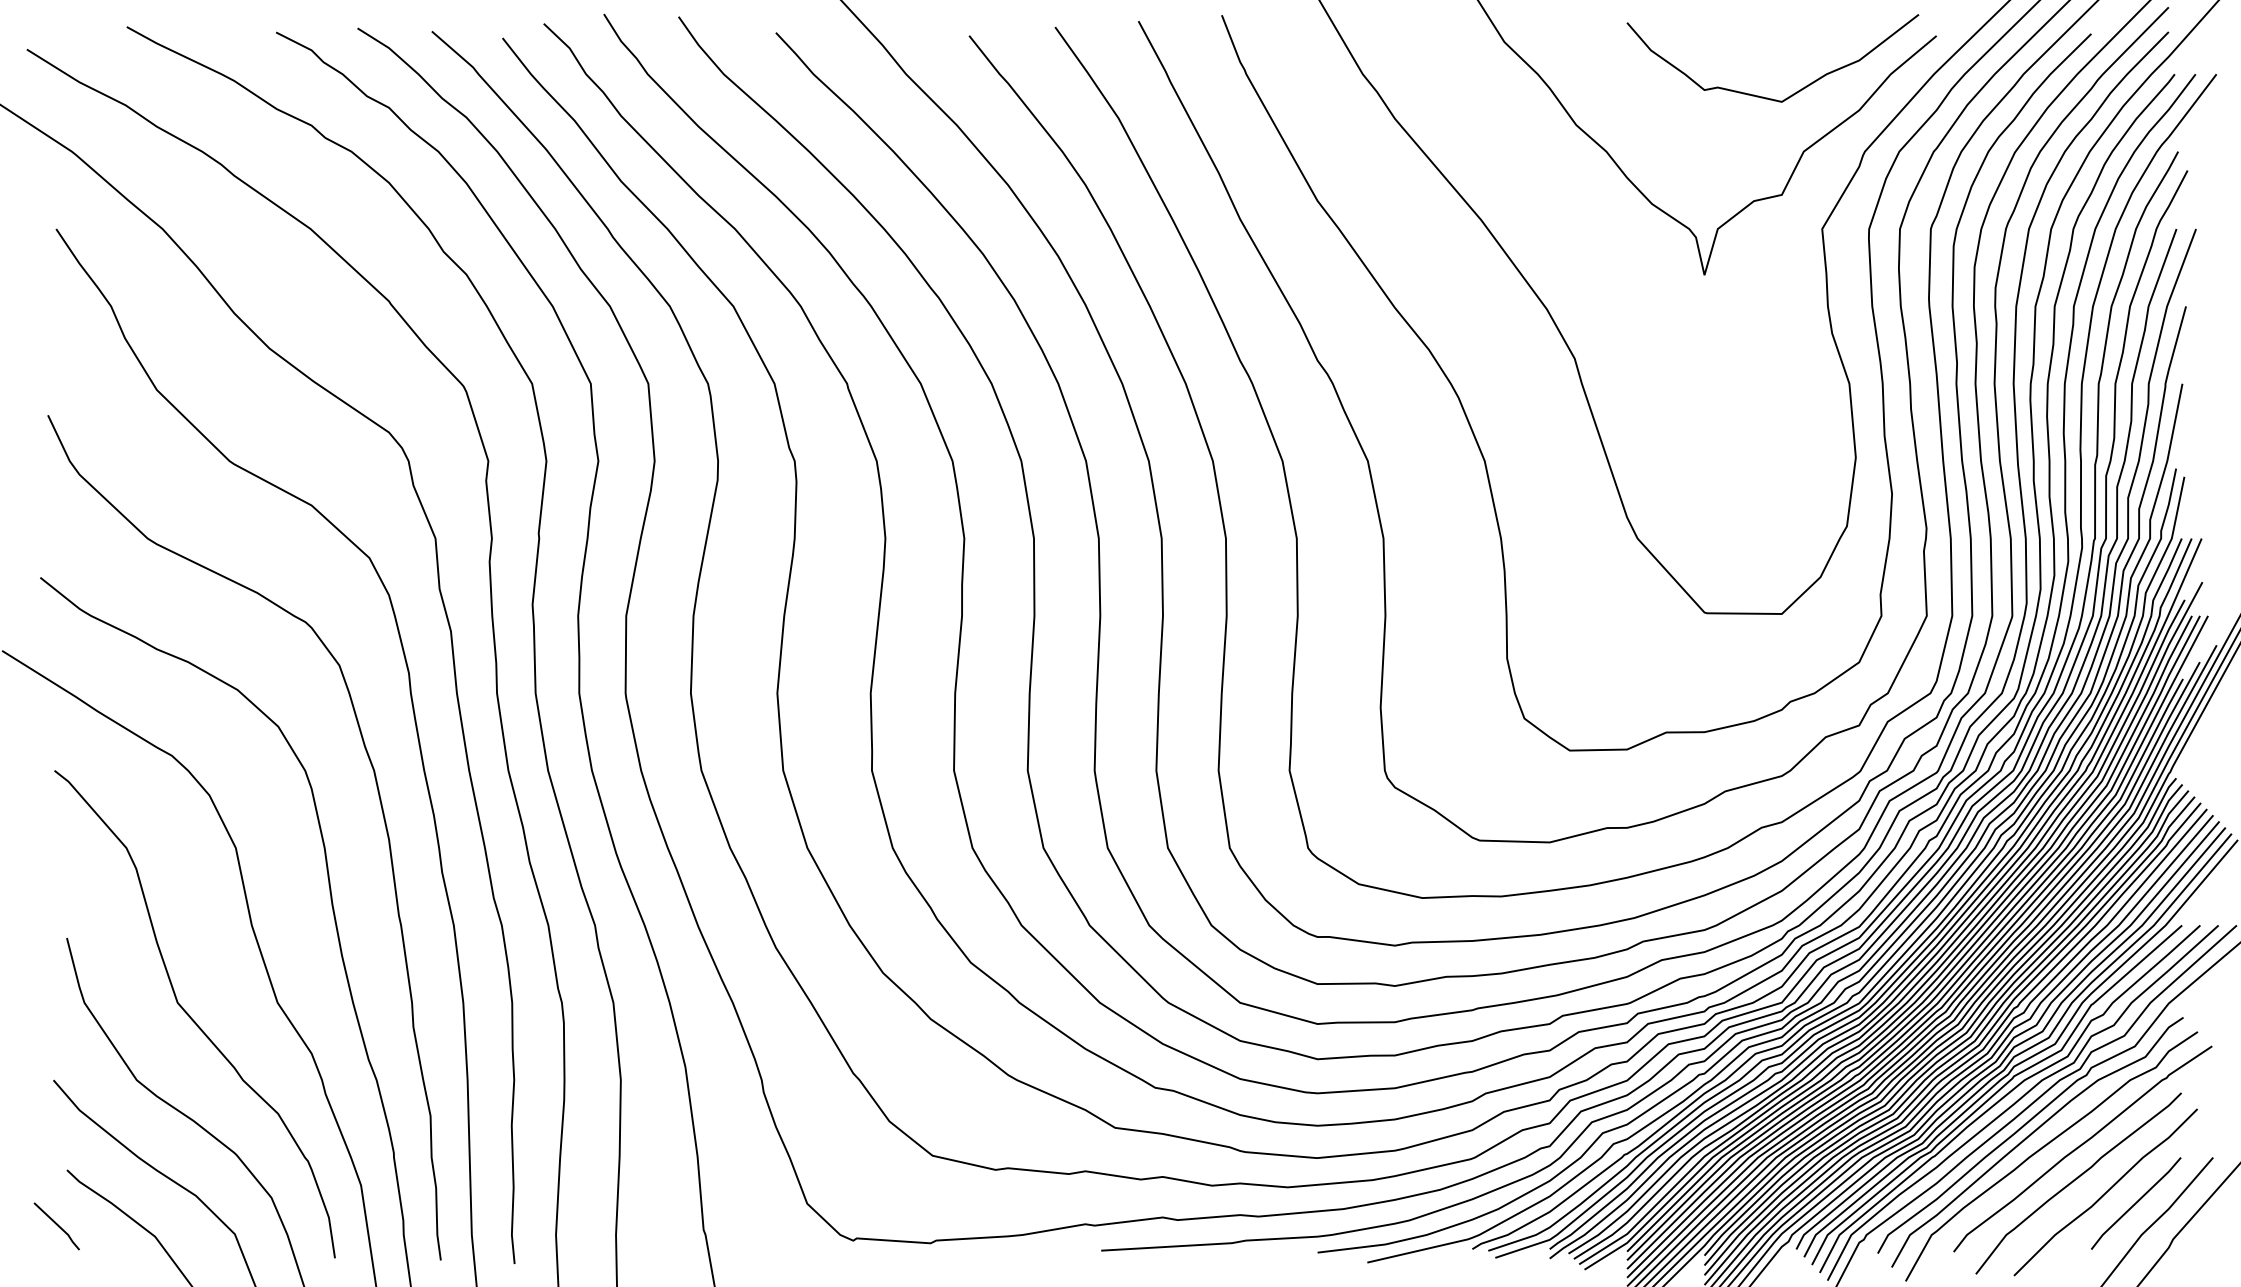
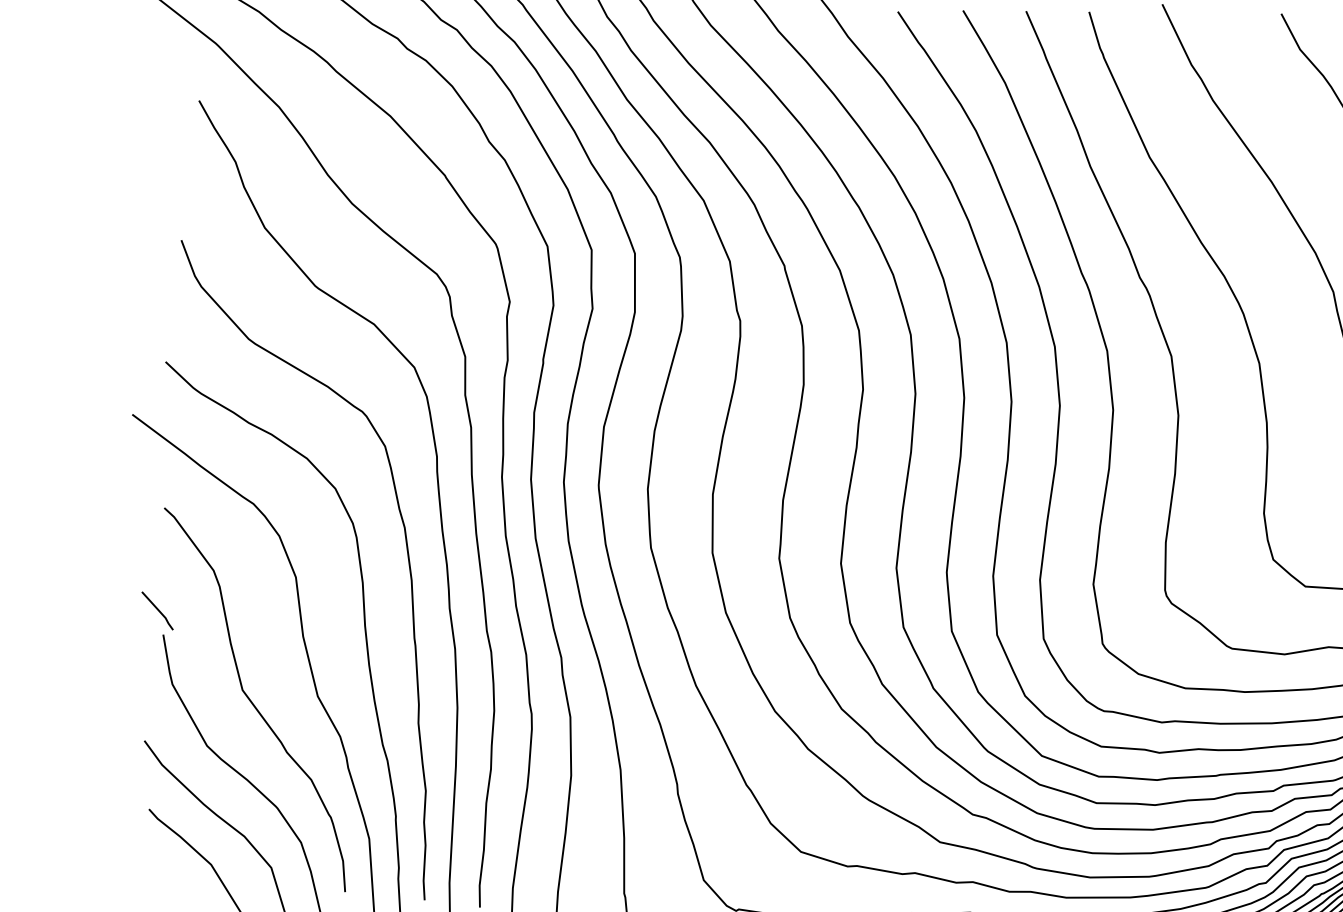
line: (56, 1225) -> (157, 610), moved

